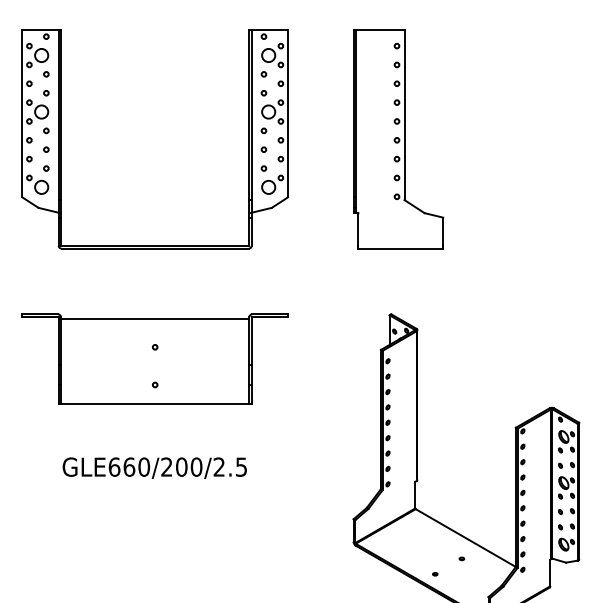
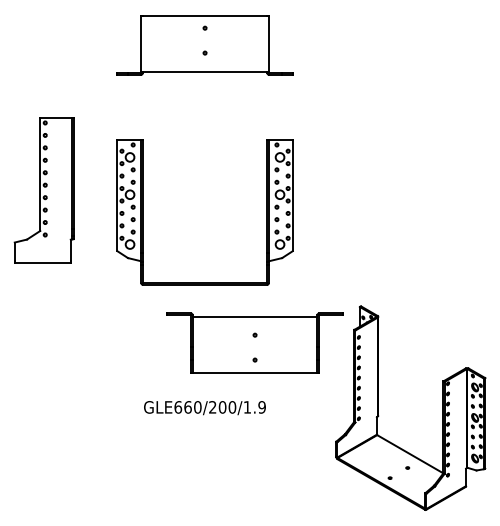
part: (61, 138) -> (143, 212), moved
part: (397, 138) -> (365, 190), removed
part: (154, 358) -> (254, 342), moved
text: (229, 467) -> (254, 407), GLE660/200/2.5 -> GLE660/200/1.9

